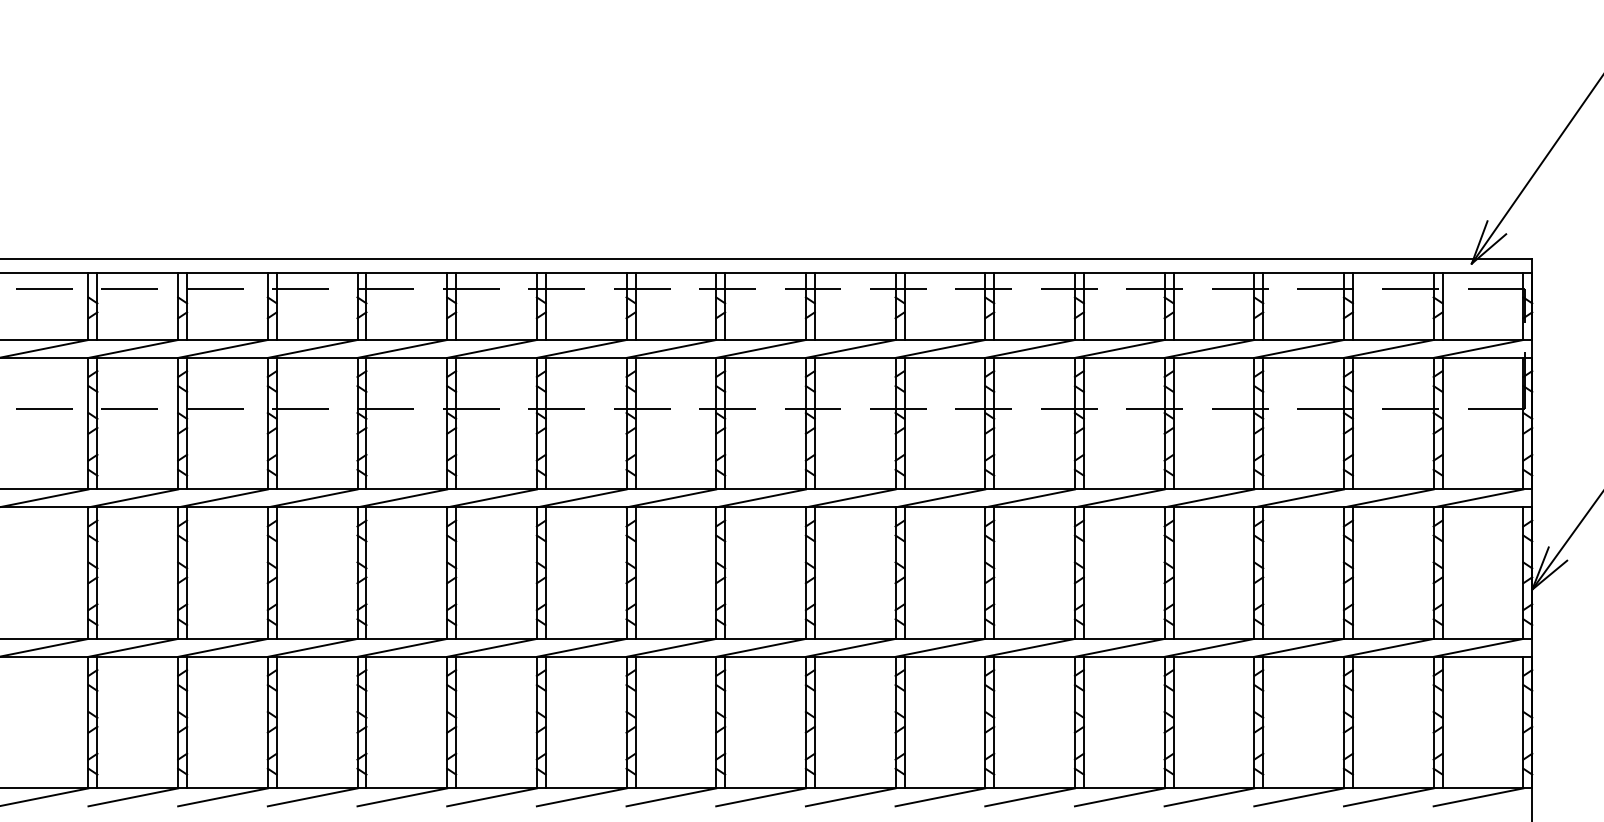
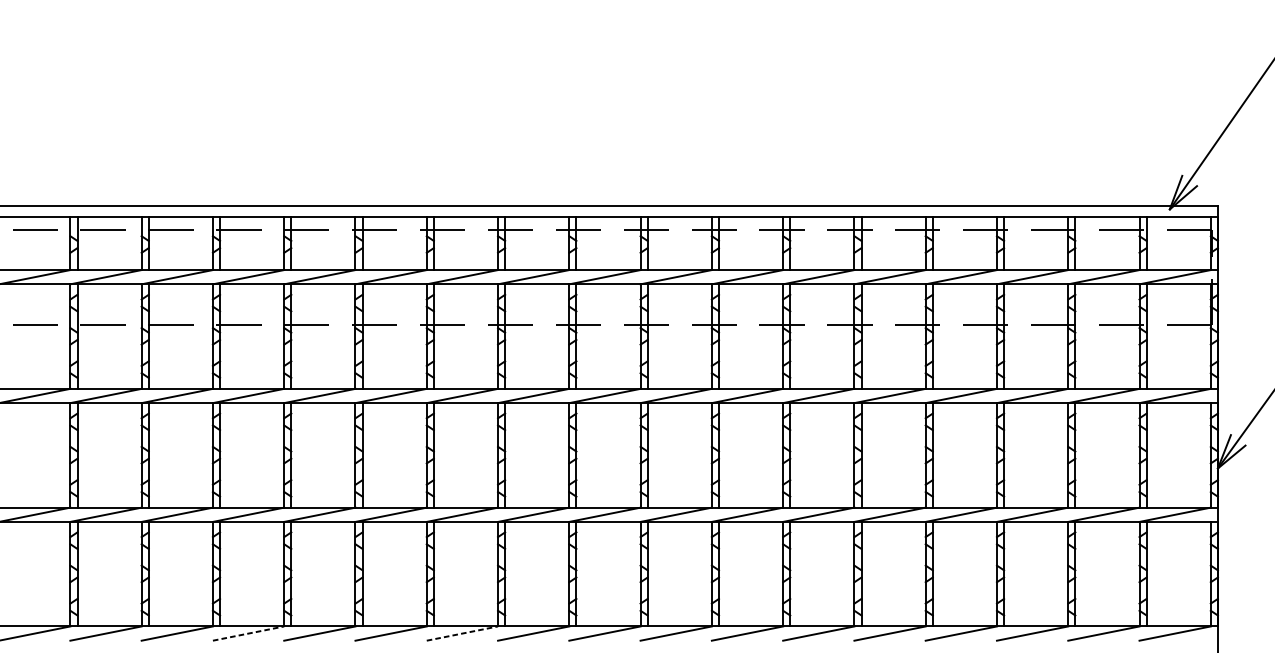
line: (312, 797) -> (248, 633), solid -> dashed
line: (581, 797) -> (462, 633), solid -> dashed

